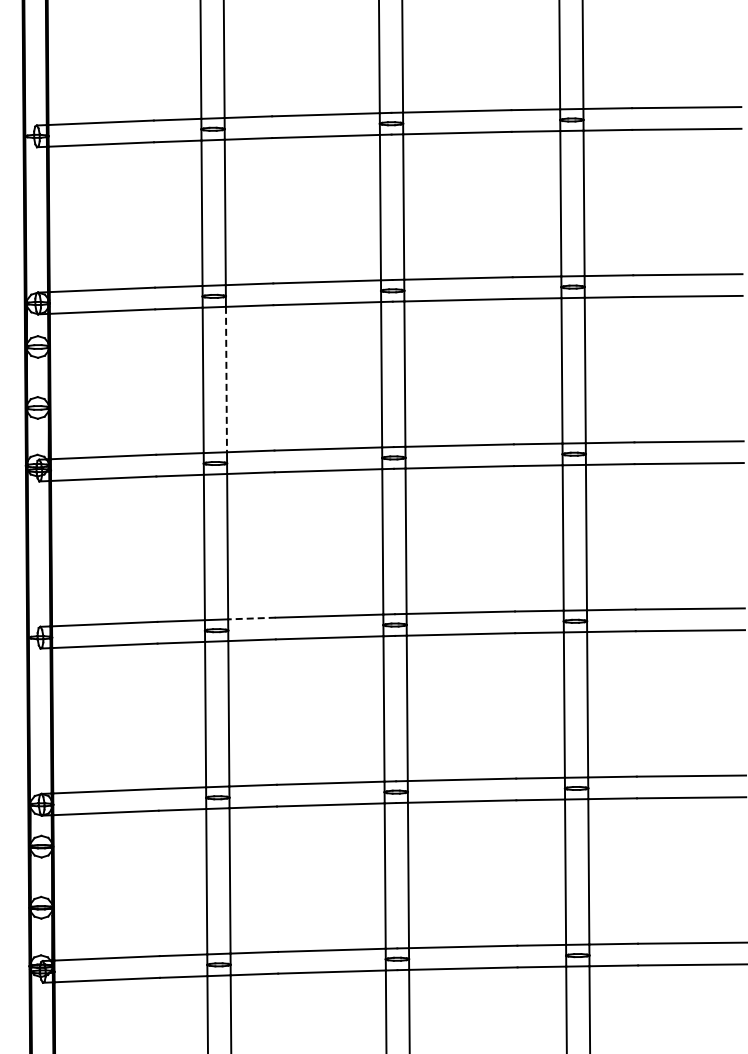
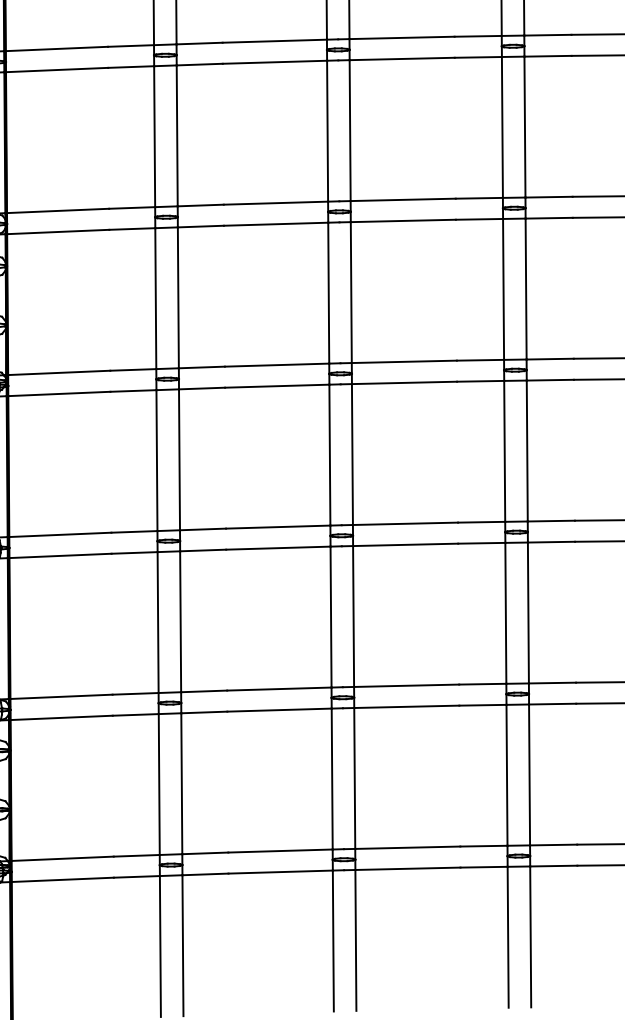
line: (226, 379) -> (178, 297), dashed -> solid
line: (251, 618) -> (202, 529), dashed -> solid

